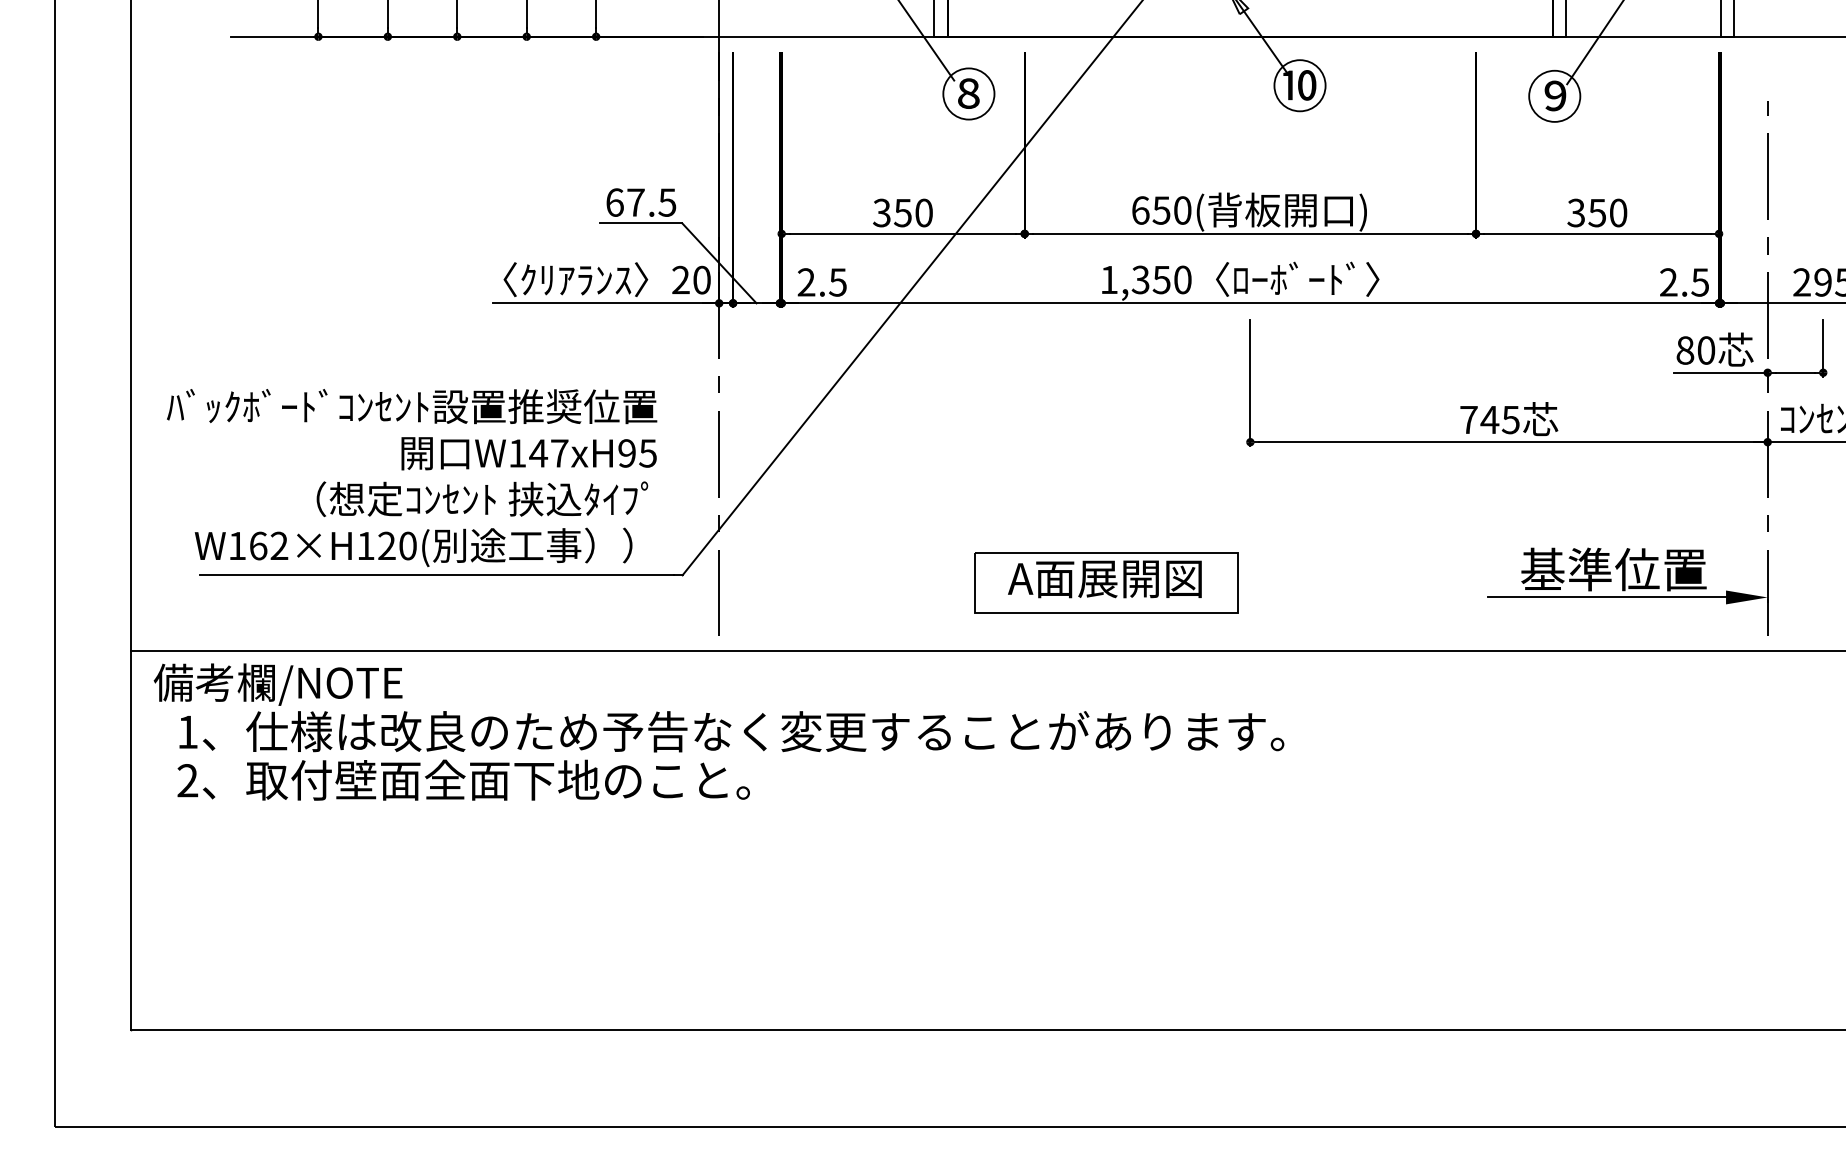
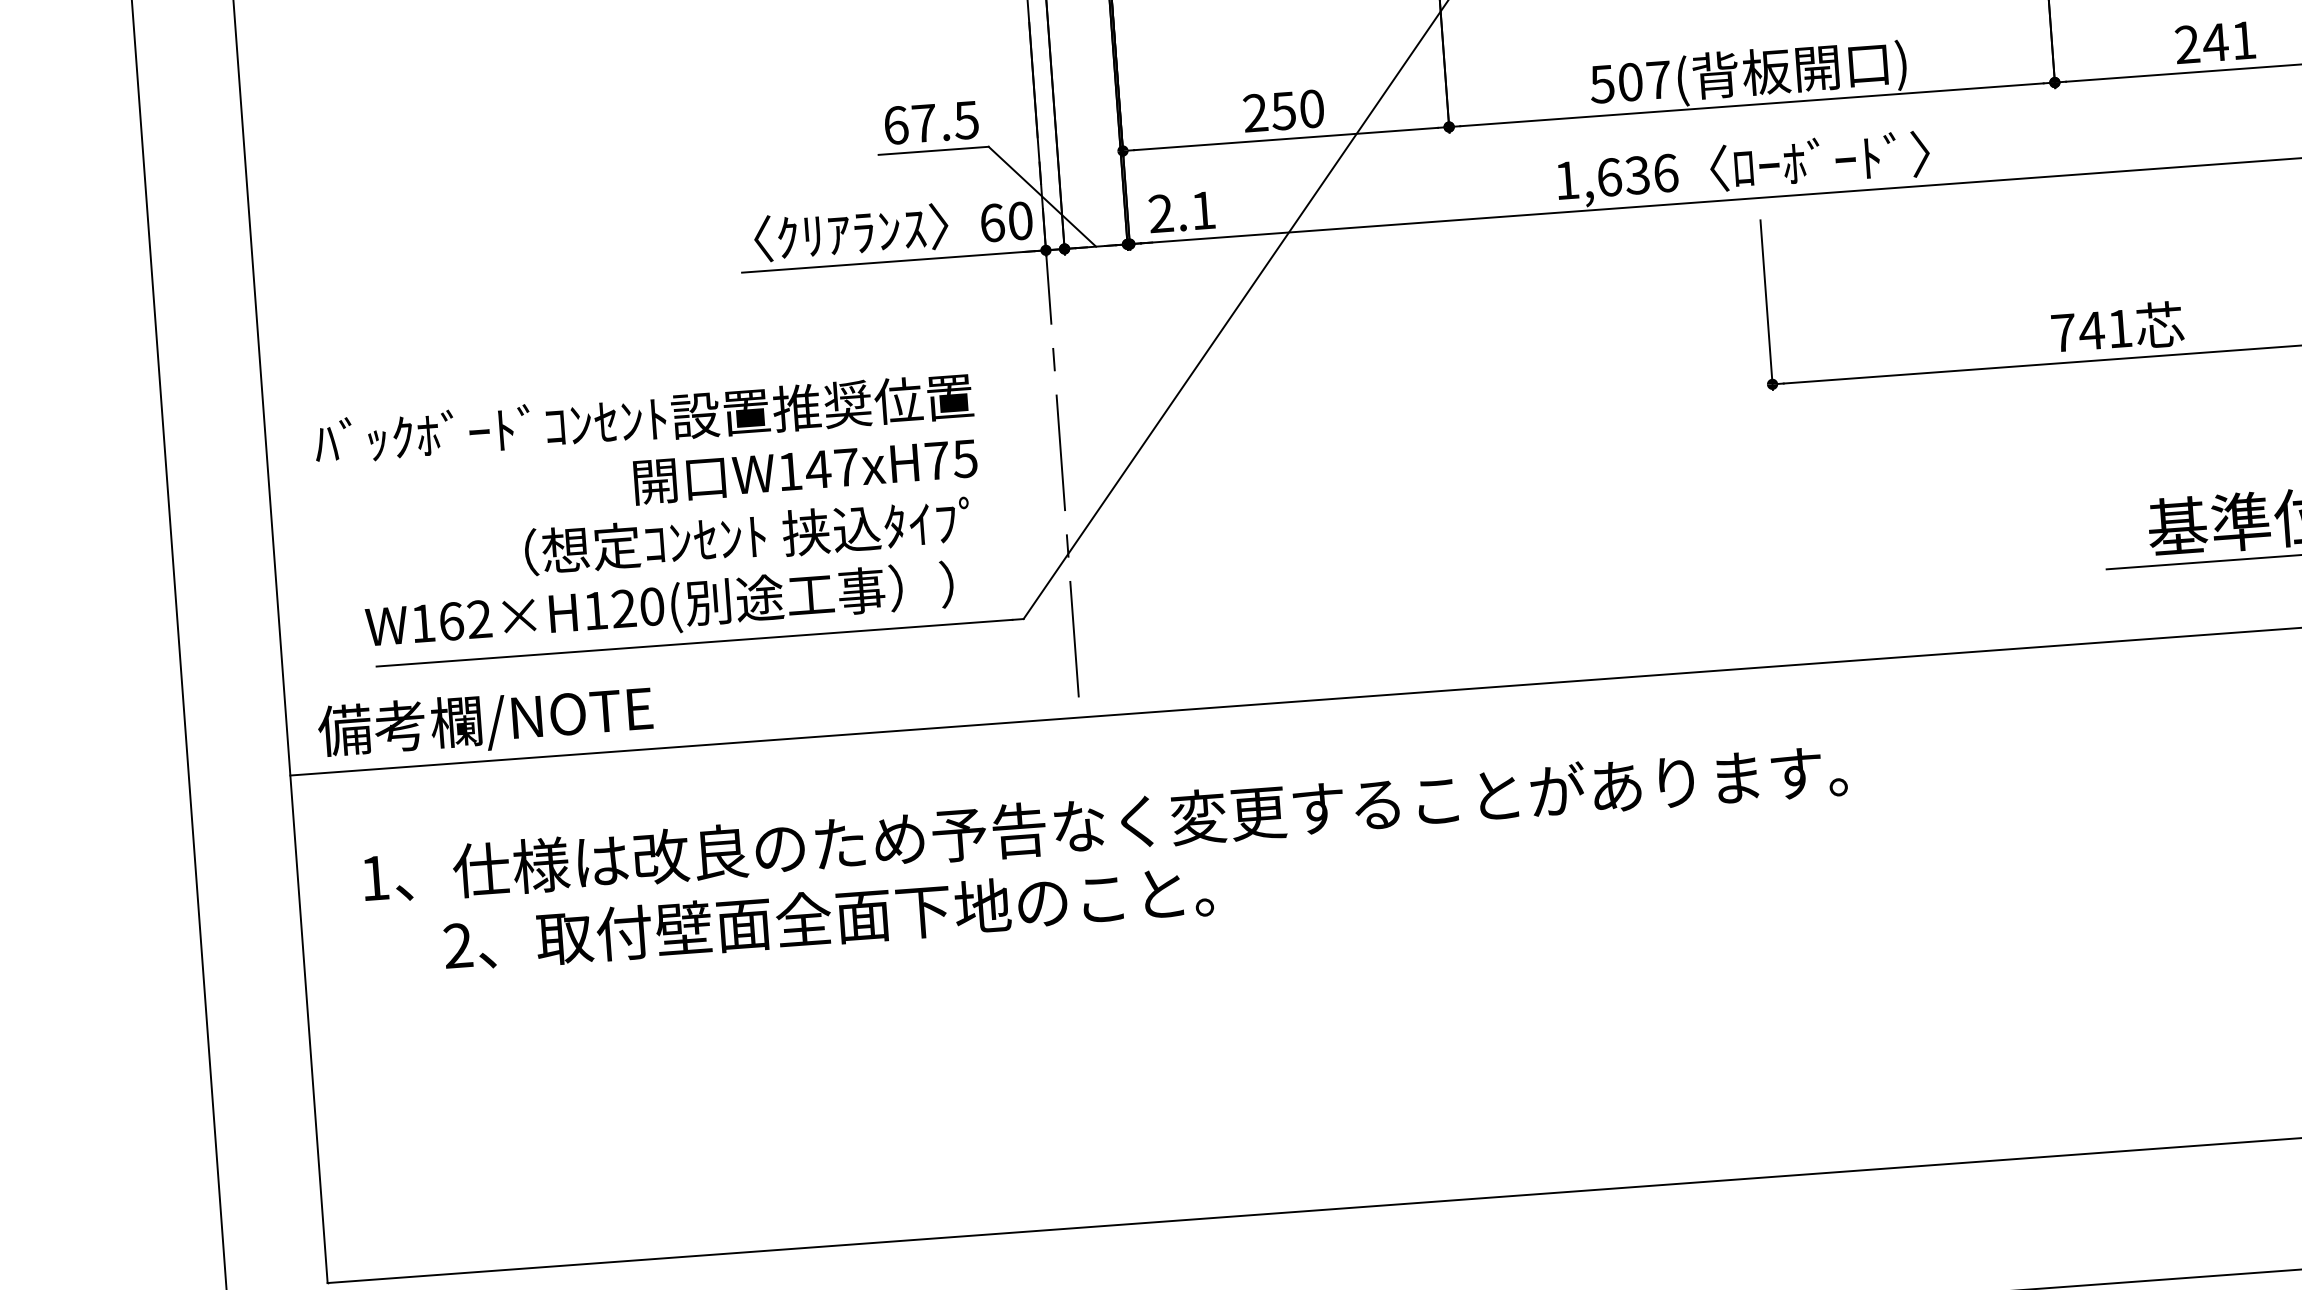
text: (1161, 210) -> (1630, 82), 650( -> 507(
text: (1597, 212) -> (2215, 41), 350 -> 241
text: (881, 213) -> (1254, 113), 350 -> 250
text: (680, 279) -> (991, 222), 20 -> 60
text: (1161, 279) -> (1637, 174), 1,350 -> 1,636
text: (837, 282) -> (1202, 210), 2.5 -> 2.1
text: (1510, 420) -> (2119, 329), 745 -> 741
text: (626, 453) -> (936, 461), W147xH95 -> W147xH75
part: (1106, 582) -> (1593, 586), removed
text: (277, 684) -> (484, 722), moved
text: (463, 779) -> (828, 916), moved

